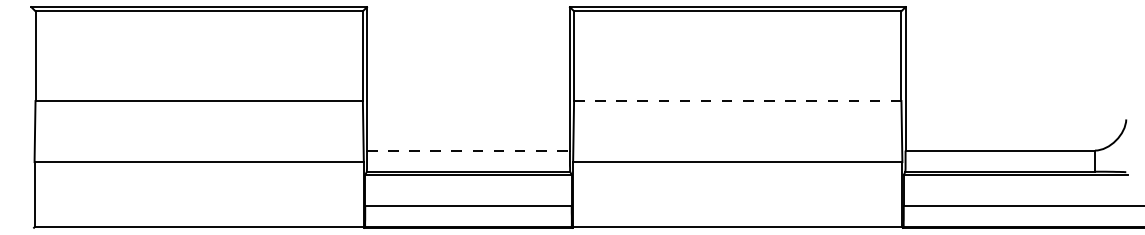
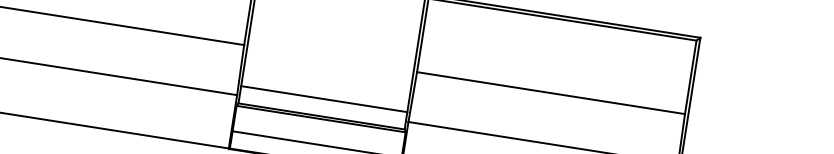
line: (737, 101) -> (550, 93), dashed -> solid
line: (468, 150) -> (324, 99), dashed -> solid

